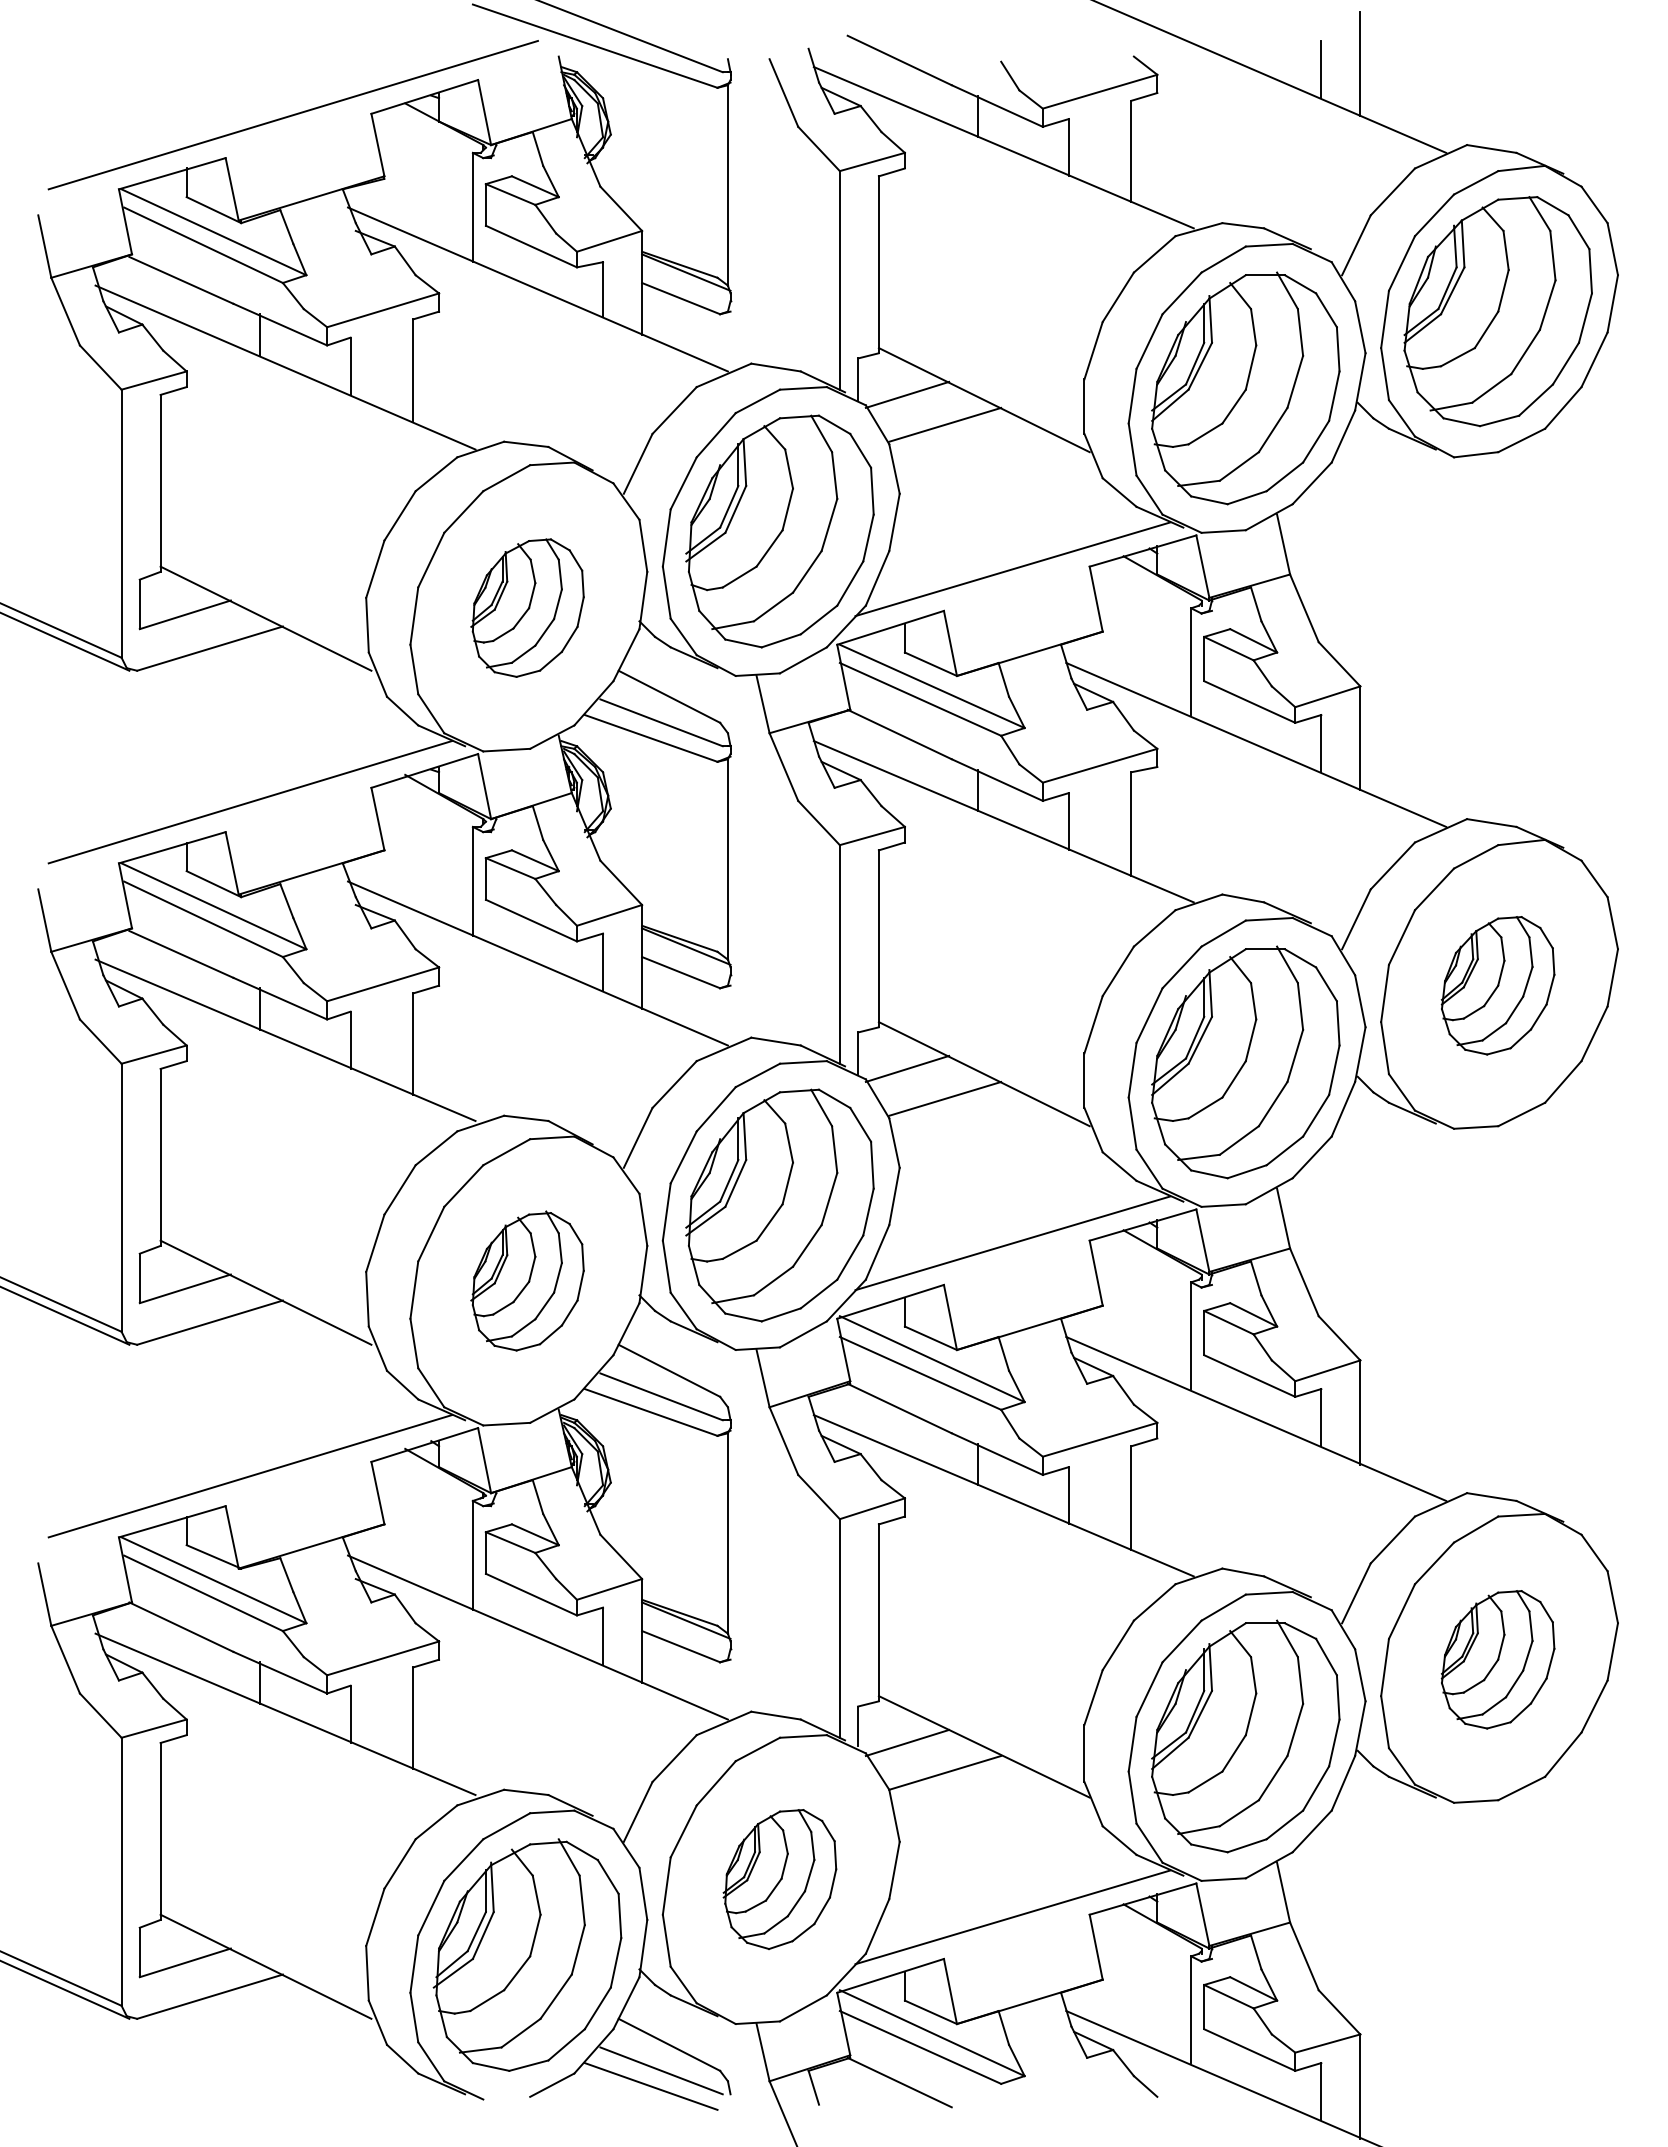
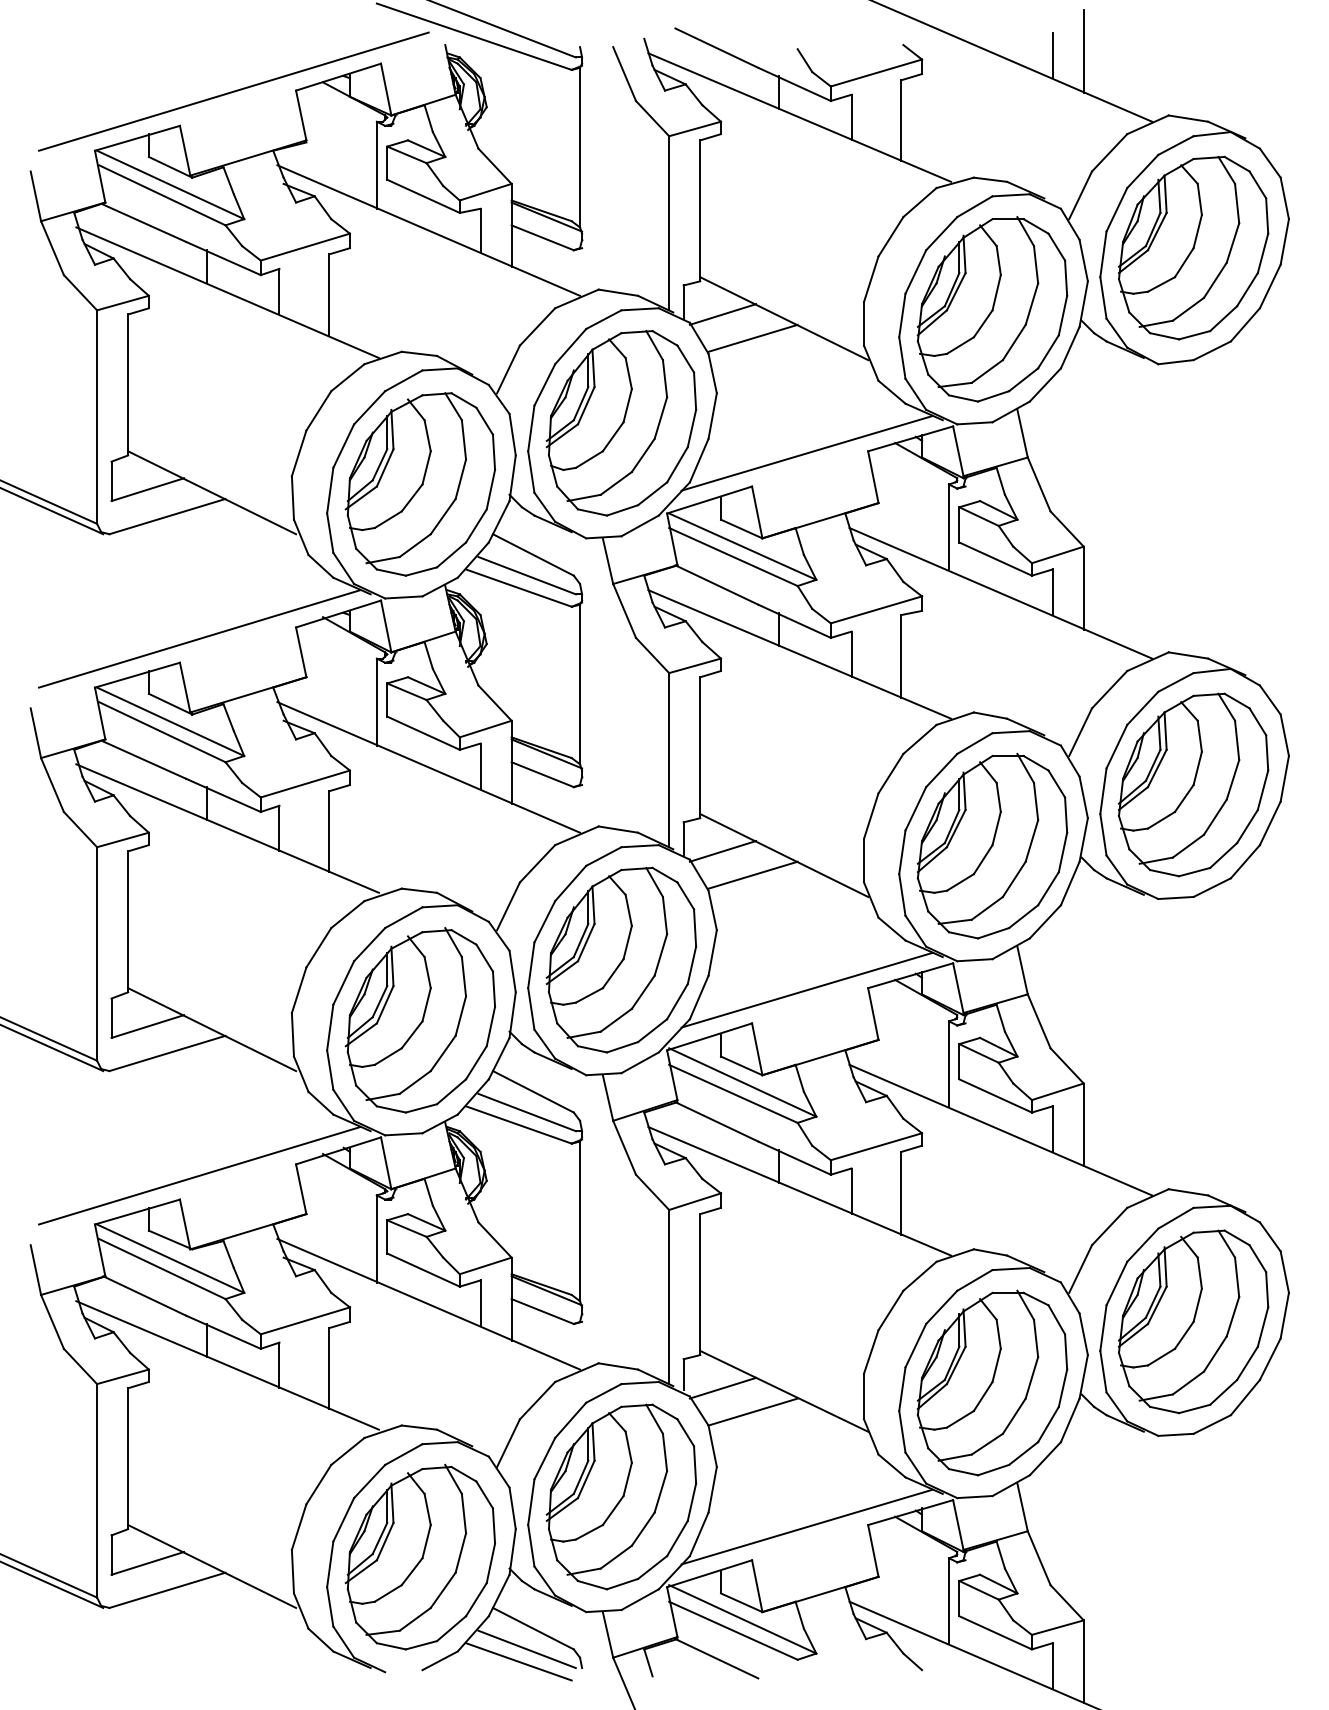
part: (527, 607) -> (420, 483), size x1.67
part: (1497, 985) -> (1192, 784), size x1.67
part: (527, 1280) -> (420, 1019), size x1.67
part: (1497, 1659) -> (1192, 1321), size x1.67
part: (779, 1879) -> (621, 1496), size x1.67

